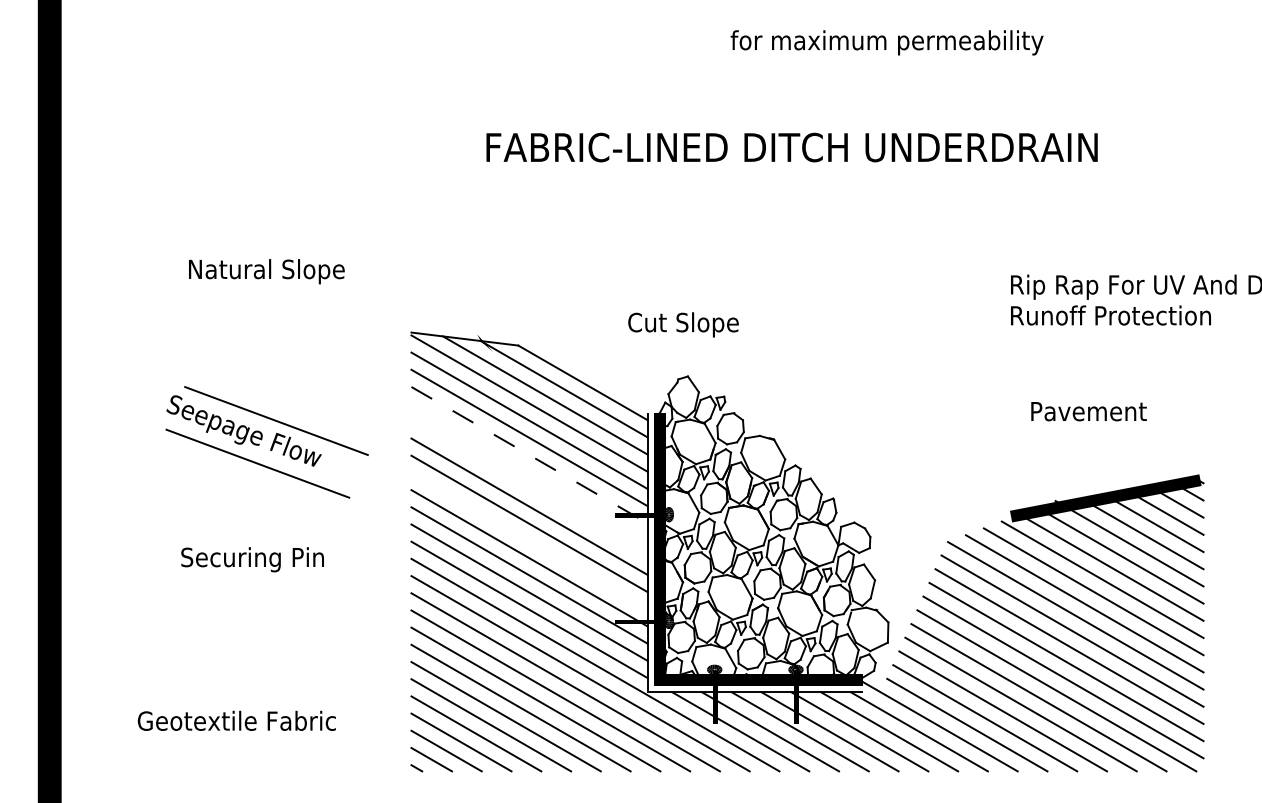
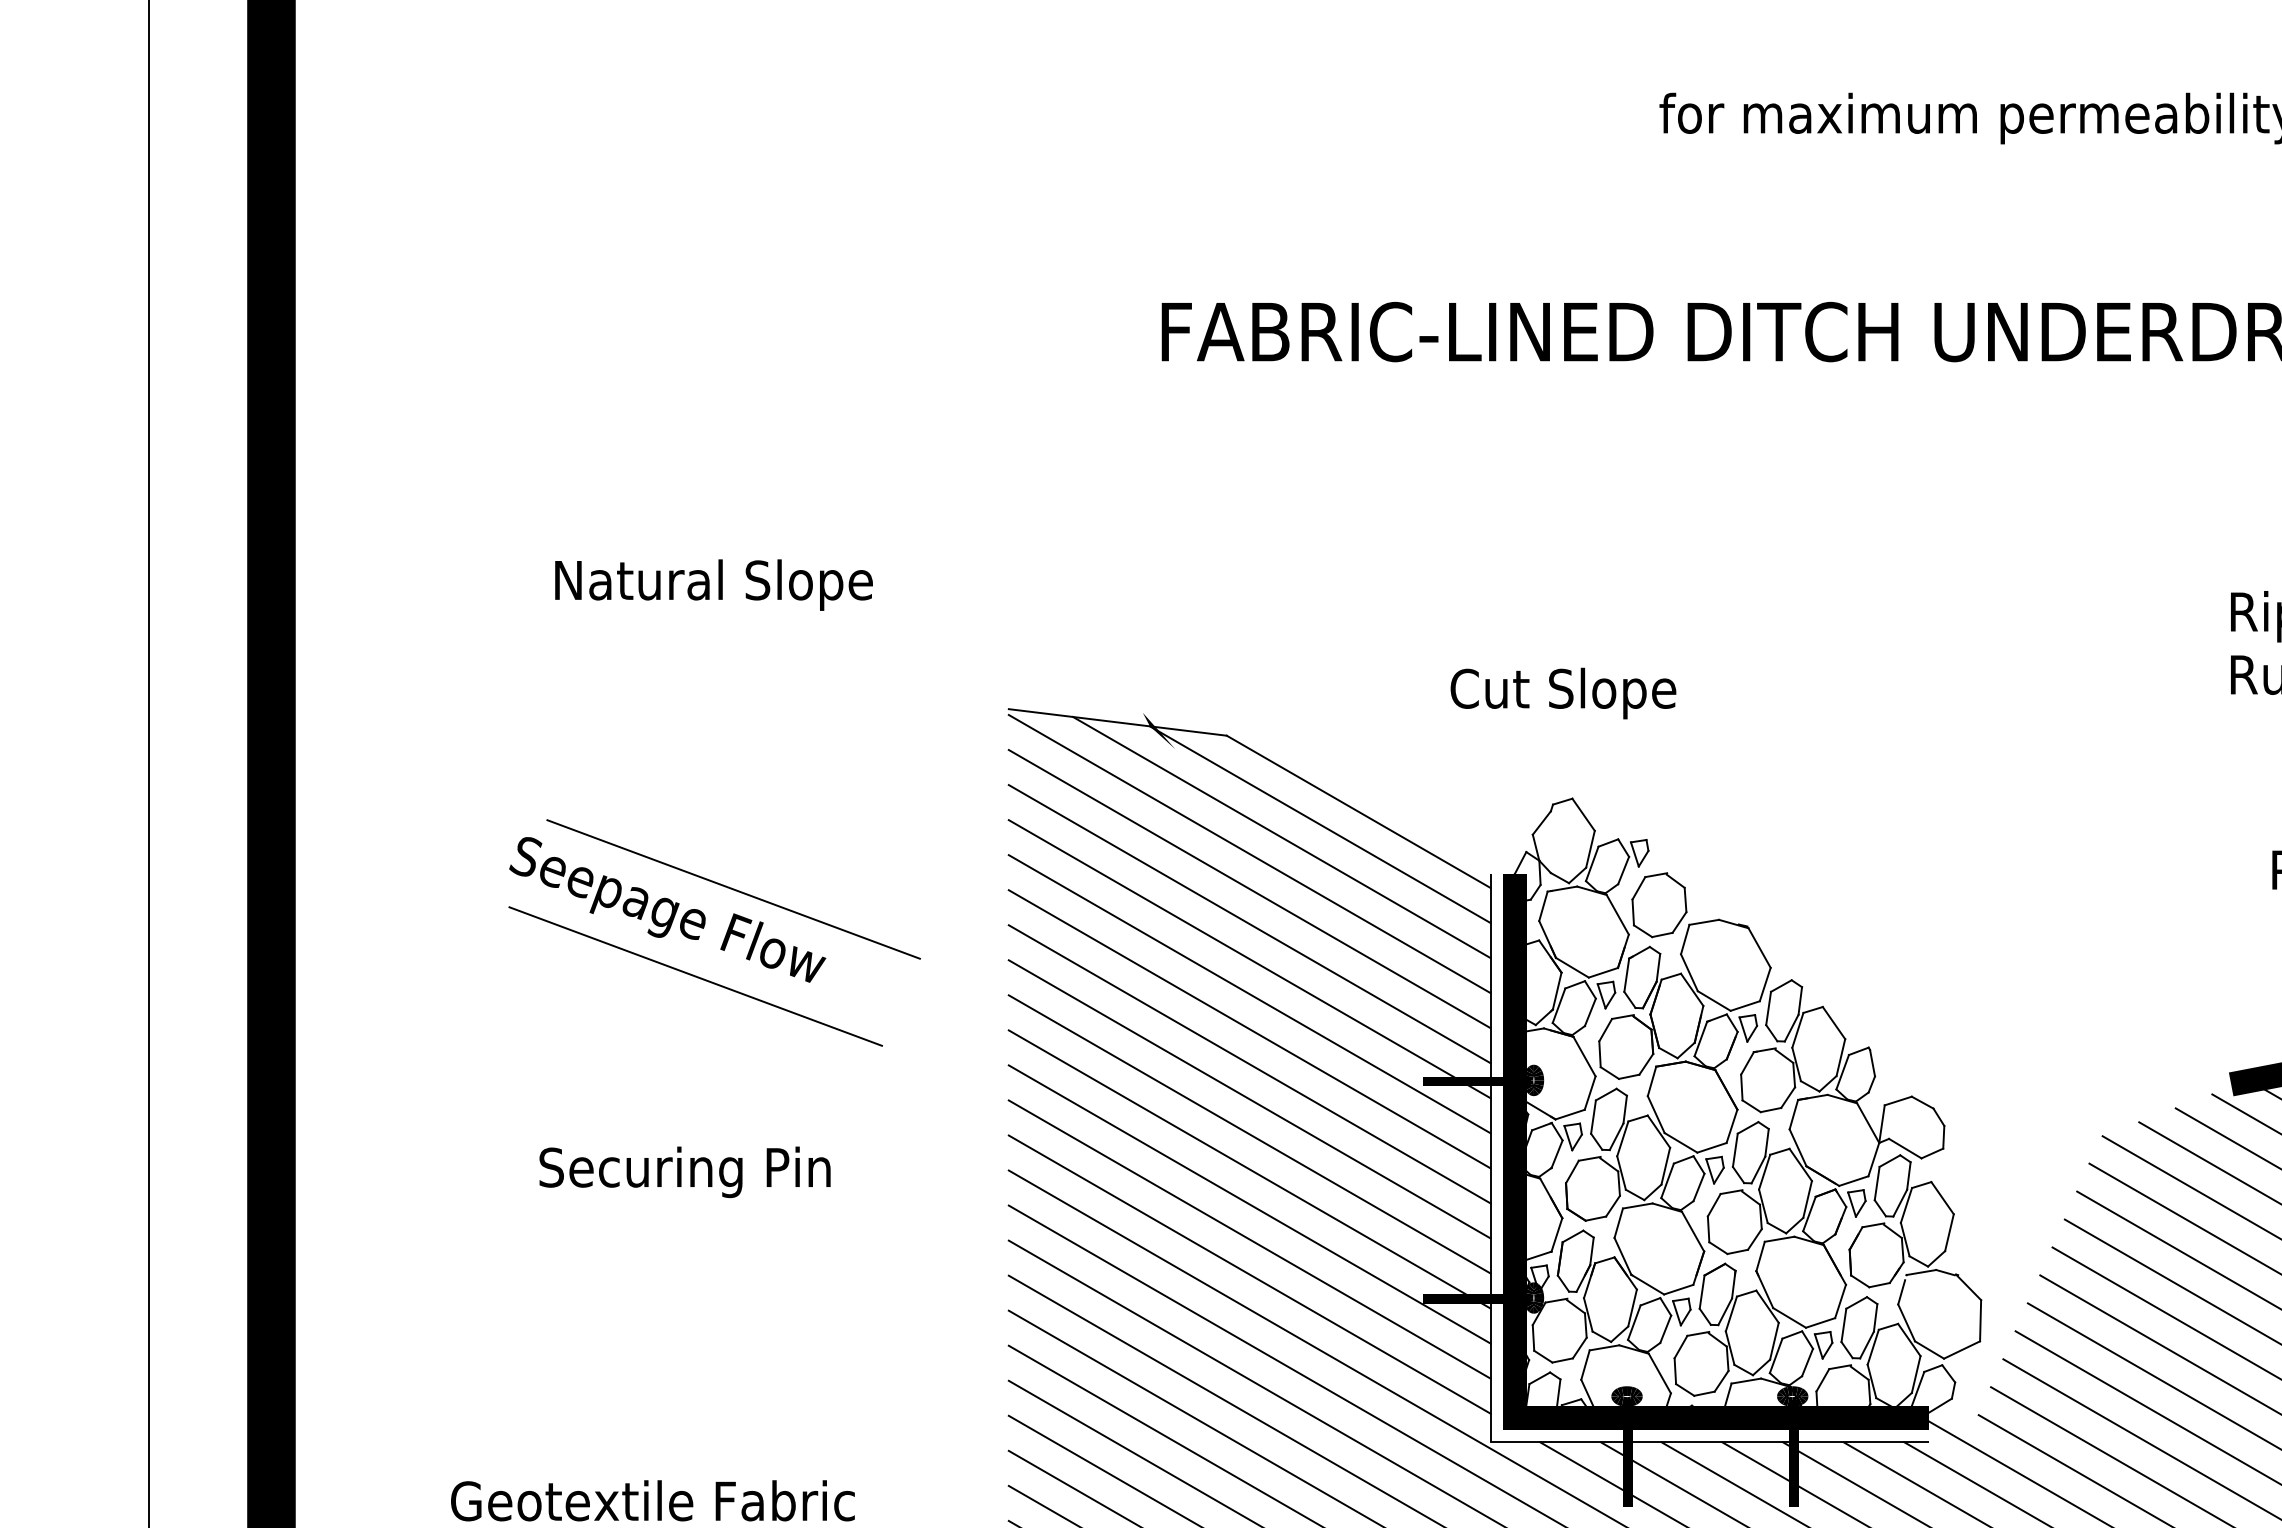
line: (530, 455) -> (1251, 959), dashed -> solid
line: (529, 472) -> (1249, 994), added
line: (529, 489) -> (1249, 1029), added
line: (529, 540) -> (1249, 1133), added

